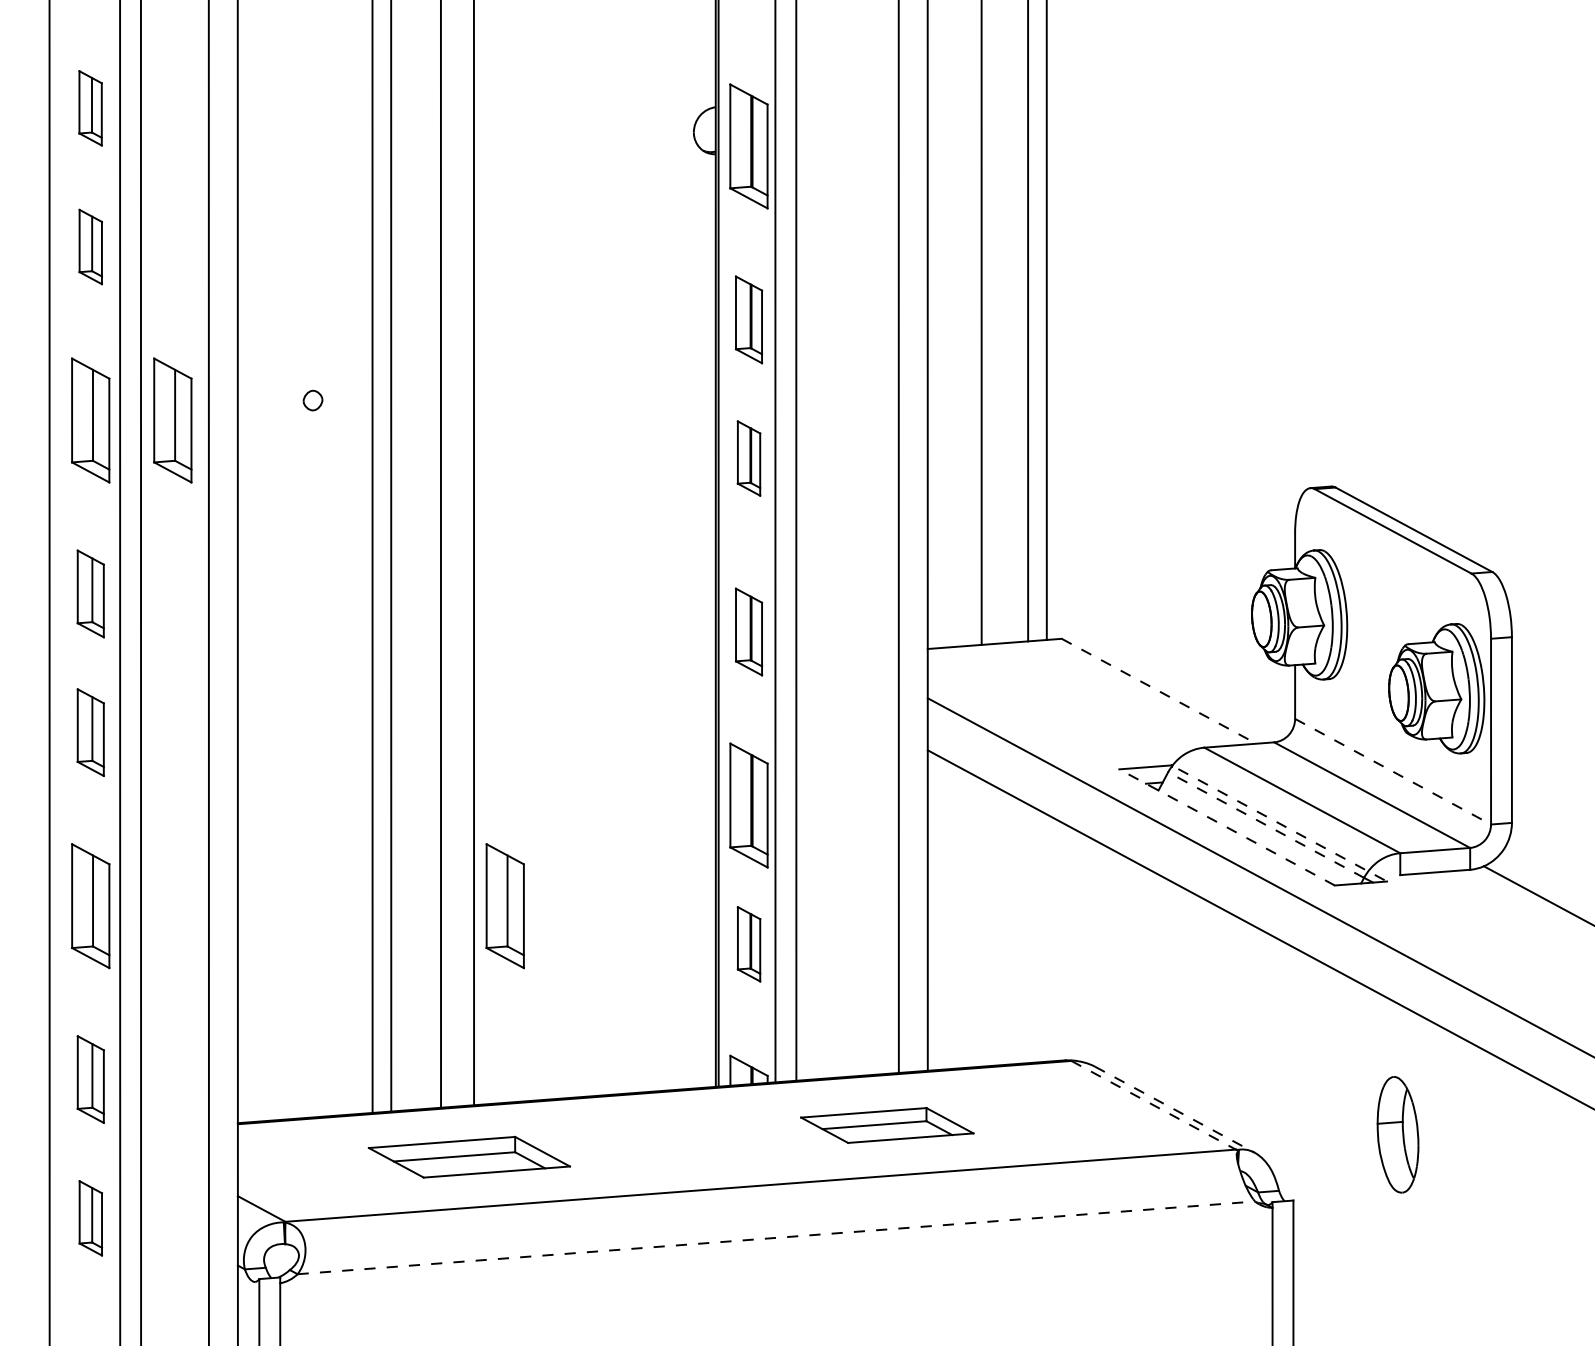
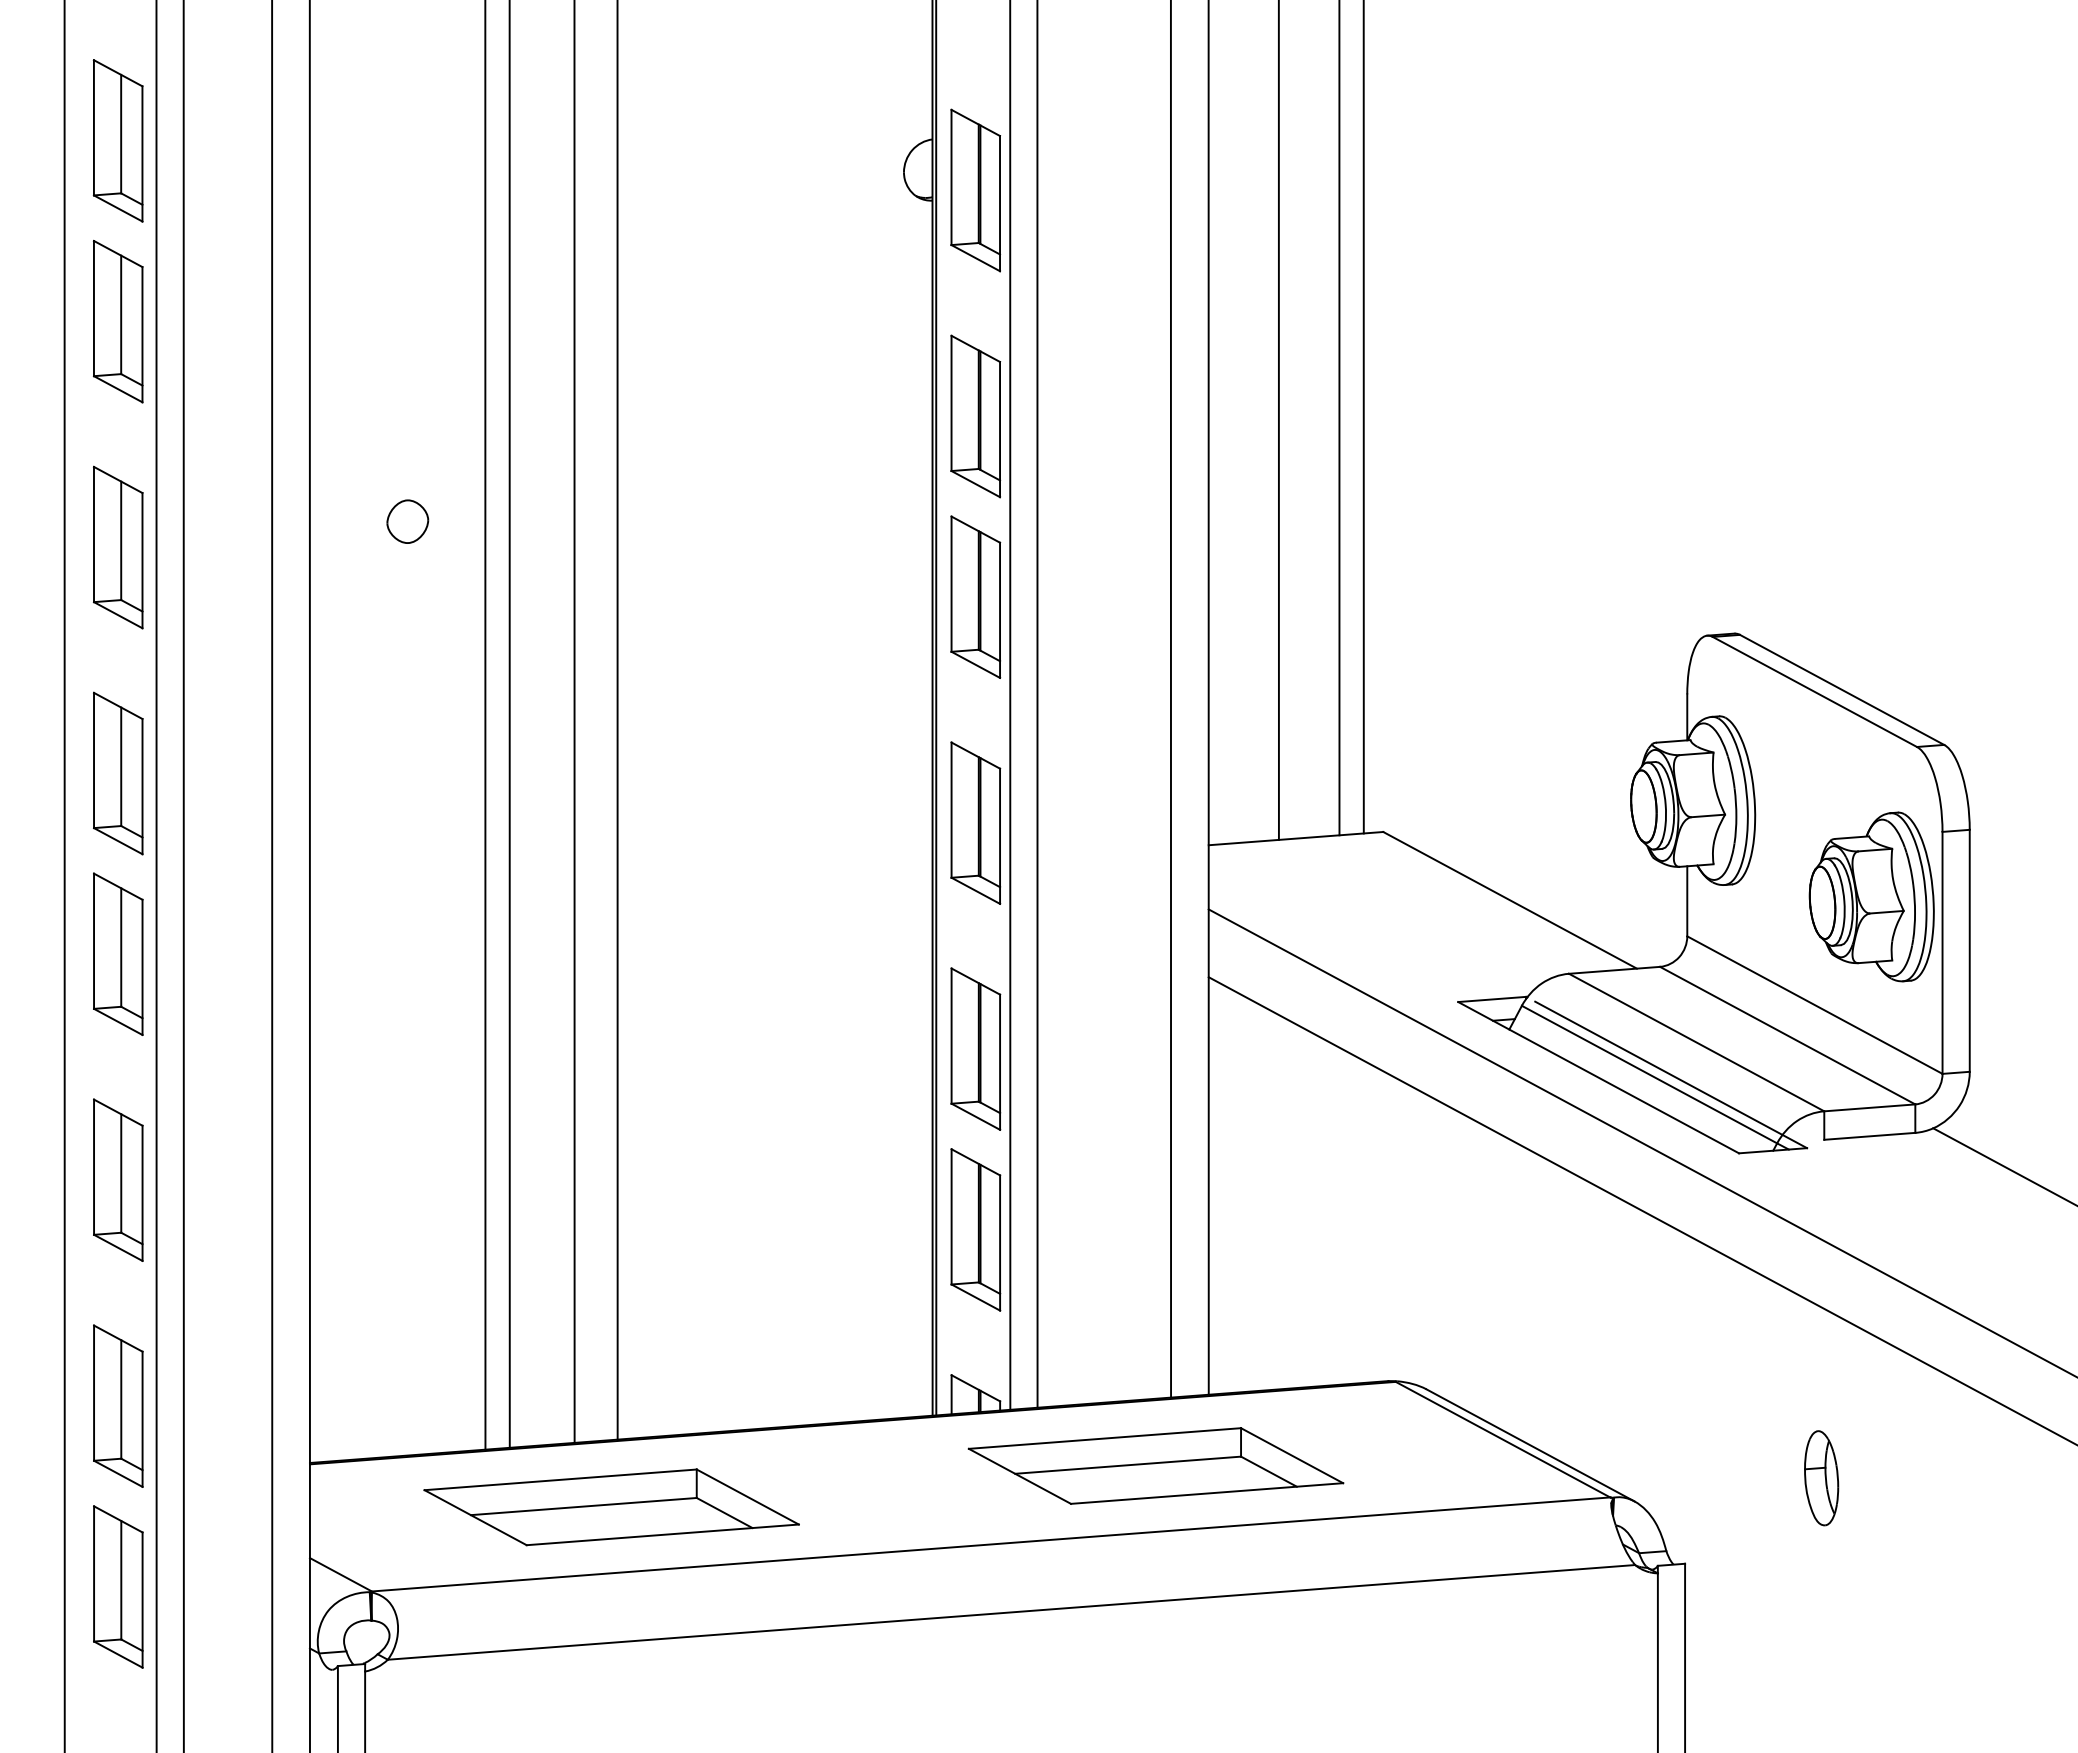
part: (90, 108) -> (117, 140), size x1.67
part: (90, 246) -> (118, 321), size x1.67
part: (748, 319) -> (975, 416), size x1.43
part: (312, 400) -> (407, 521), size x1.67
part: (173, 420) -> (225, 547), removed
part: (748, 458) -> (975, 596), size x1.67
part: (90, 593) -> (118, 773), size x1.43
part: (748, 631) -> (975, 822), size x1.43
line: (1159, 691) -> (1510, 900), dashed -> solid
part: (90, 732) -> (118, 953), size x1.43
line: (1392, 772) -> (1814, 1005), dashed -> solid
line: (1266, 824) -> (1649, 1074), dashed -> solid
line: (1283, 825) -> (1671, 1075), dashed -> solid
line: (1226, 827) -> (1598, 1077), dashed -> solid
part: (505, 905) -> (658, 1179), removed
part: (748, 943) -> (975, 1229), size x1.67
part: (90, 1079) -> (118, 1405), size x1.43
line: (1154, 1105) -> (1503, 1439), dashed -> solid
line: (1175, 1109) -> (1531, 1445), dashed -> solid
part: (886, 1125) -> (1155, 1465), size x1.67
part: (1398, 1135) -> (1821, 1478), size x0.62
part: (469, 1157) -> (611, 1507), size x1.43
part: (90, 1217) -> (118, 1586), size x1.67
line: (777, 1237) -> (1012, 1612), dashed -> solid

